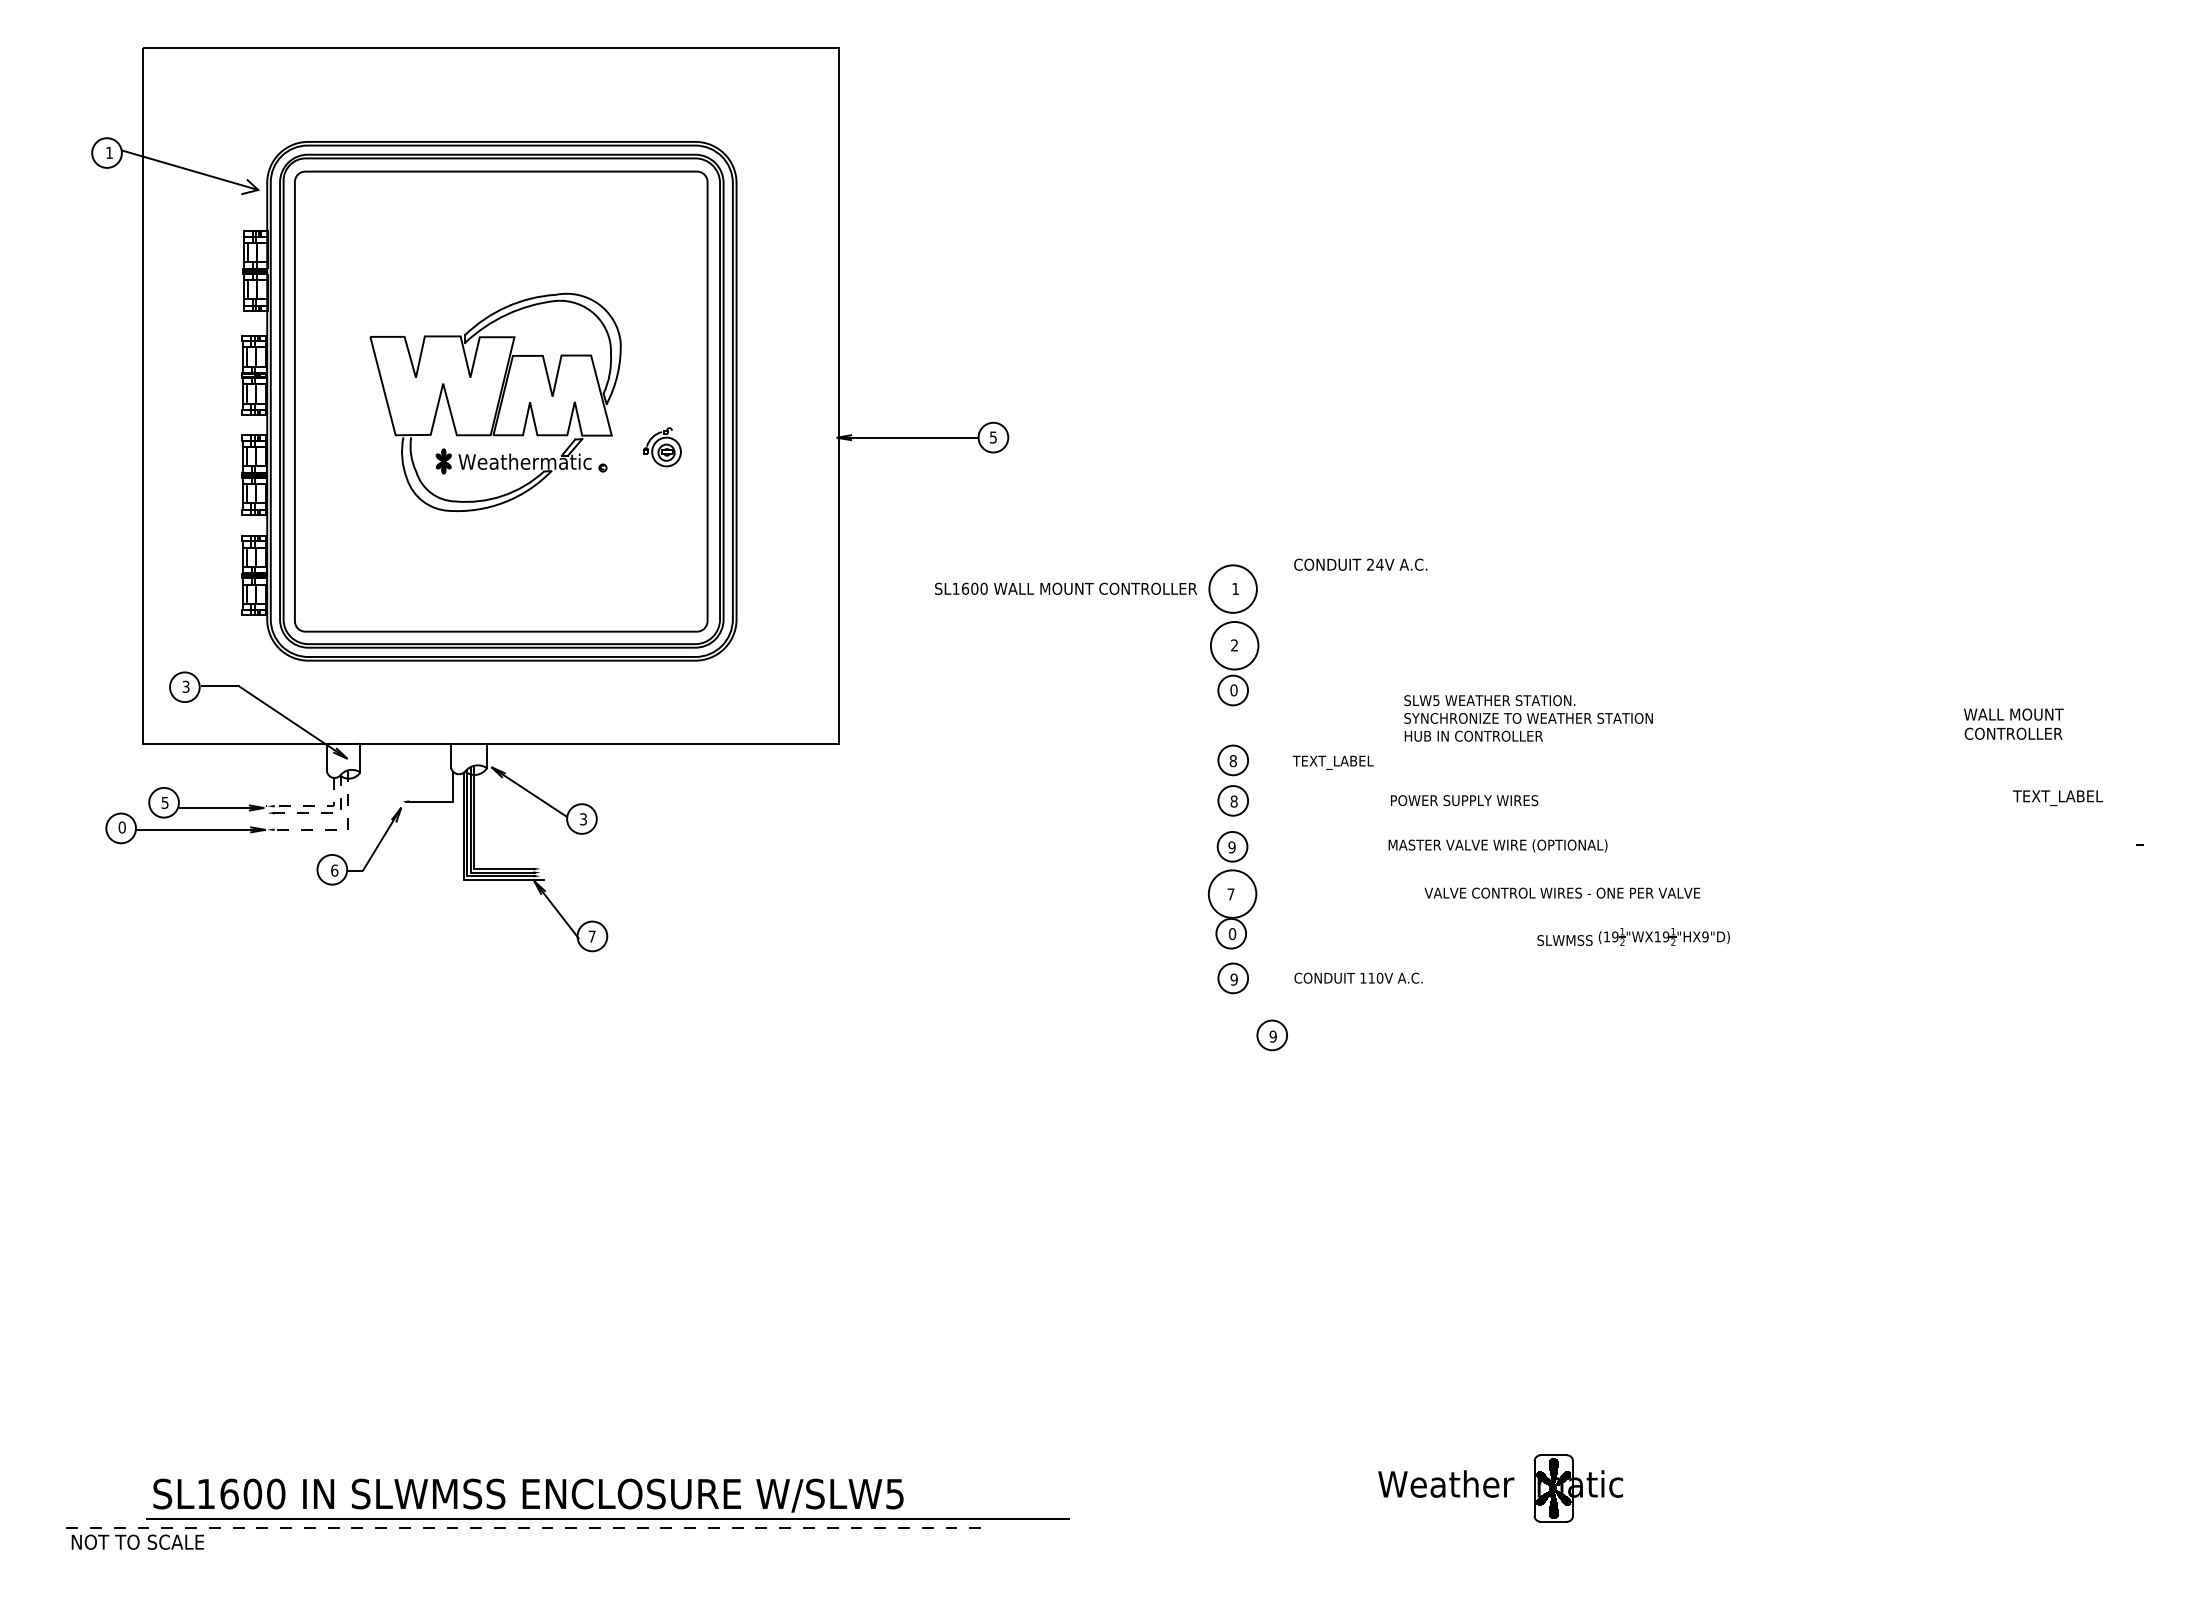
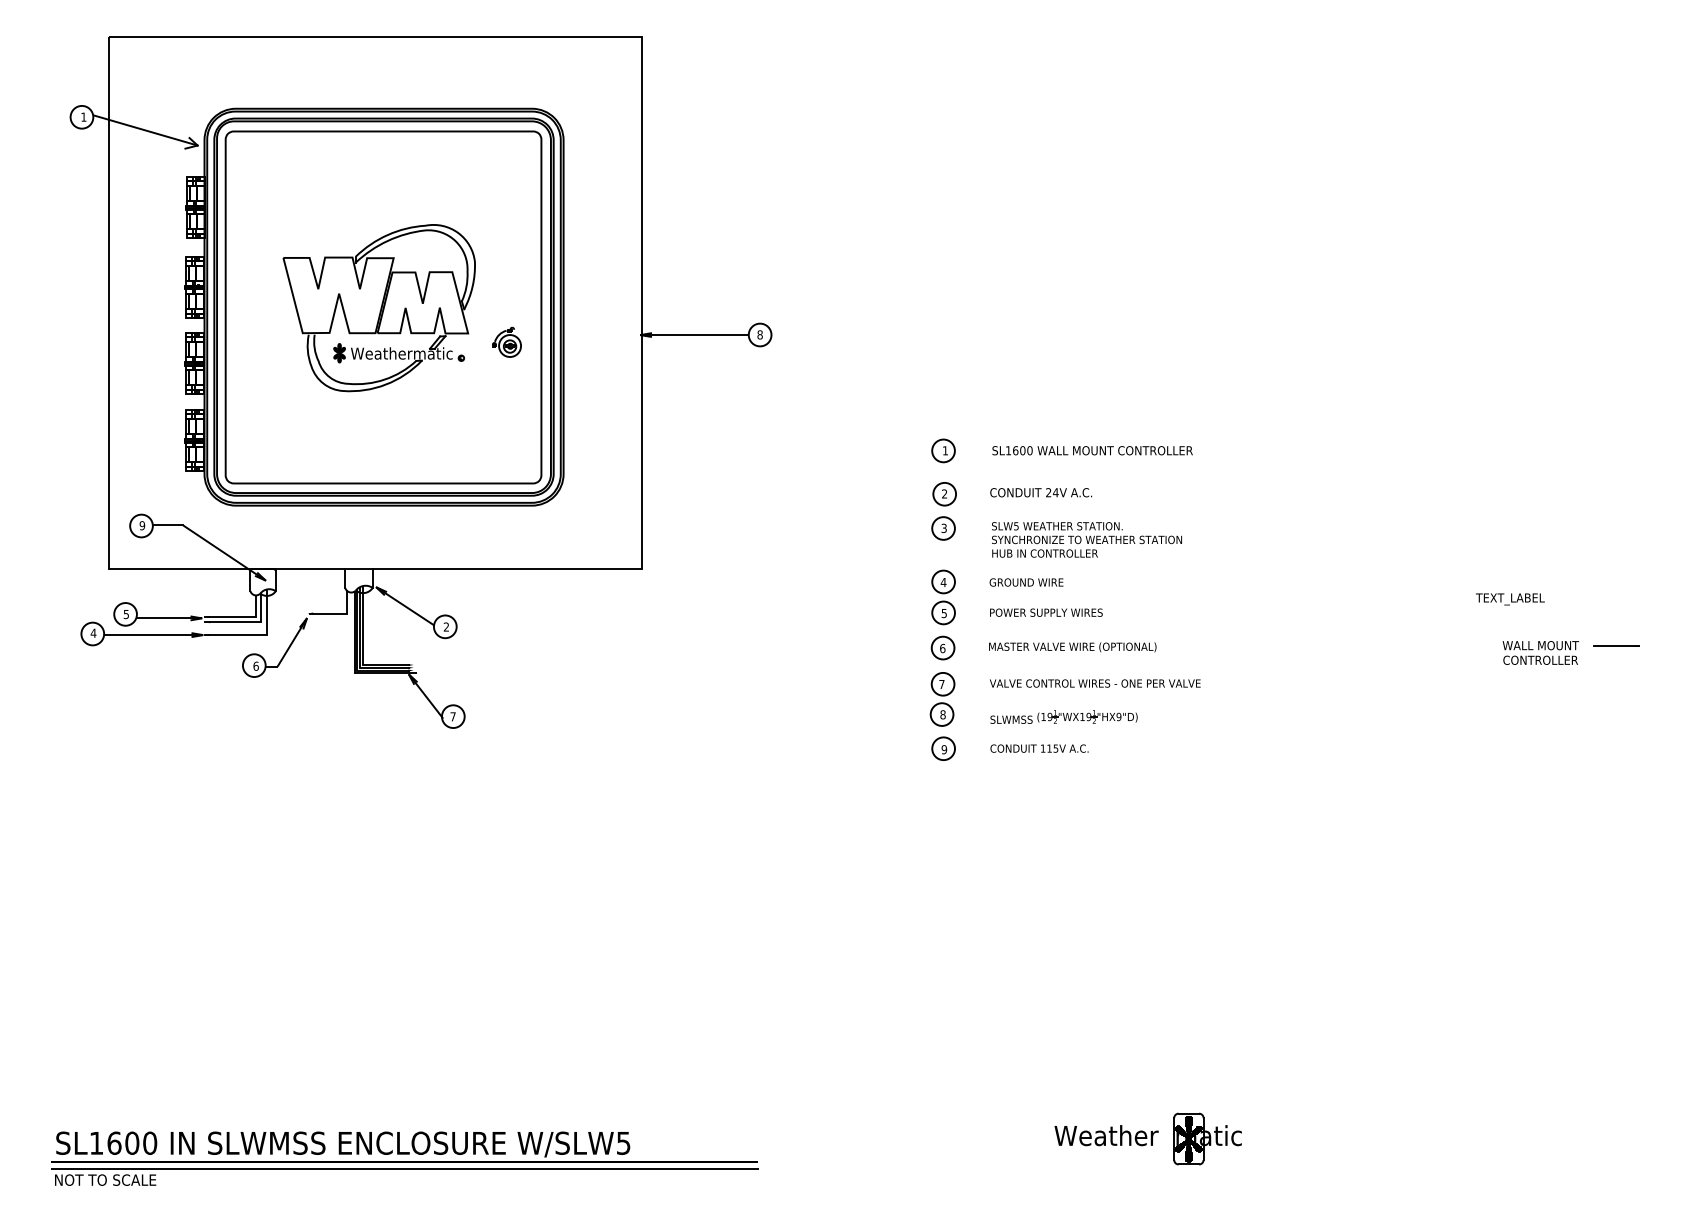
text: (993, 437) -> (760, 334), 5 -> 8
text: (1360, 564) -> (1040, 492), moved
text: (1065, 588) -> (1092, 450), moved
circle: (1233, 588) -> (943, 450), size x0.62
circle: (1234, 645) -> (944, 494), size x0.62
text: (185, 686) -> (141, 525), 3 -> 9
text: (1233, 690) -> (943, 528), 0 -> 3
text: (1528, 718) -> (1086, 539), moved
text: (2013, 723) -> (1540, 652), moved
text: (1233, 761) -> (943, 582), 8 -> 4
text: (1340, 762) -> (1025, 583), TEXT_LABEL -> GROUND WIRE
text: (2057, 798) -> (1509, 599), moved
text: (1464, 800) -> (1046, 612), moved
text: (1233, 801) -> (943, 613), 8 -> 5
line: (314, 806) -> (240, 617), dashed -> solid
line: (323, 813) -> (247, 622), dashed -> solid
text: (583, 819) -> (446, 627), 3 -> 2
text: (121, 827) -> (93, 633), 0 -> 4
line: (337, 829) -> (258, 634), dashed -> solid
line: (2112, 844) -> (1616, 646), added
text: (1497, 845) -> (1072, 647), moved
text: (1231, 847) -> (942, 648), 9 -> 6
text: (1562, 892) -> (1095, 683), moved
circle: (1232, 893) -> (943, 683), size x0.62
text: (1232, 933) -> (943, 714), 0 -> 8
part: (1633, 936) -> (1063, 716), moved
text: (1379, 977) -> (1055, 748), 110V -> 115V
part: (1271, 1035) -> (972, 792), removed
text: (607, 1498) -> (403, 1146), moved
line: (529, 1527) -> (405, 1168), dashed -> solid

